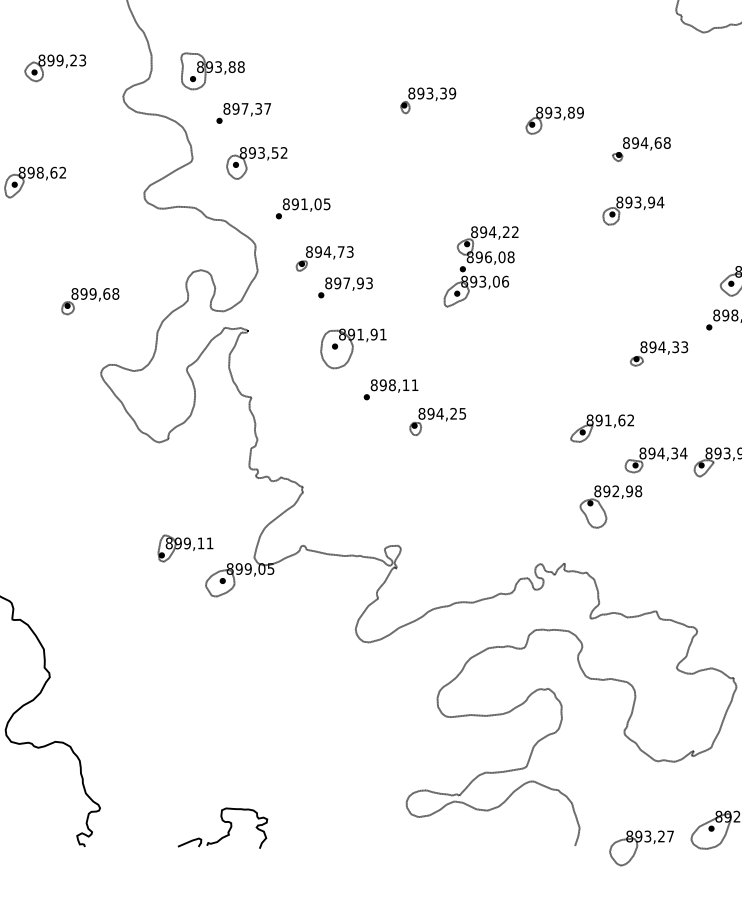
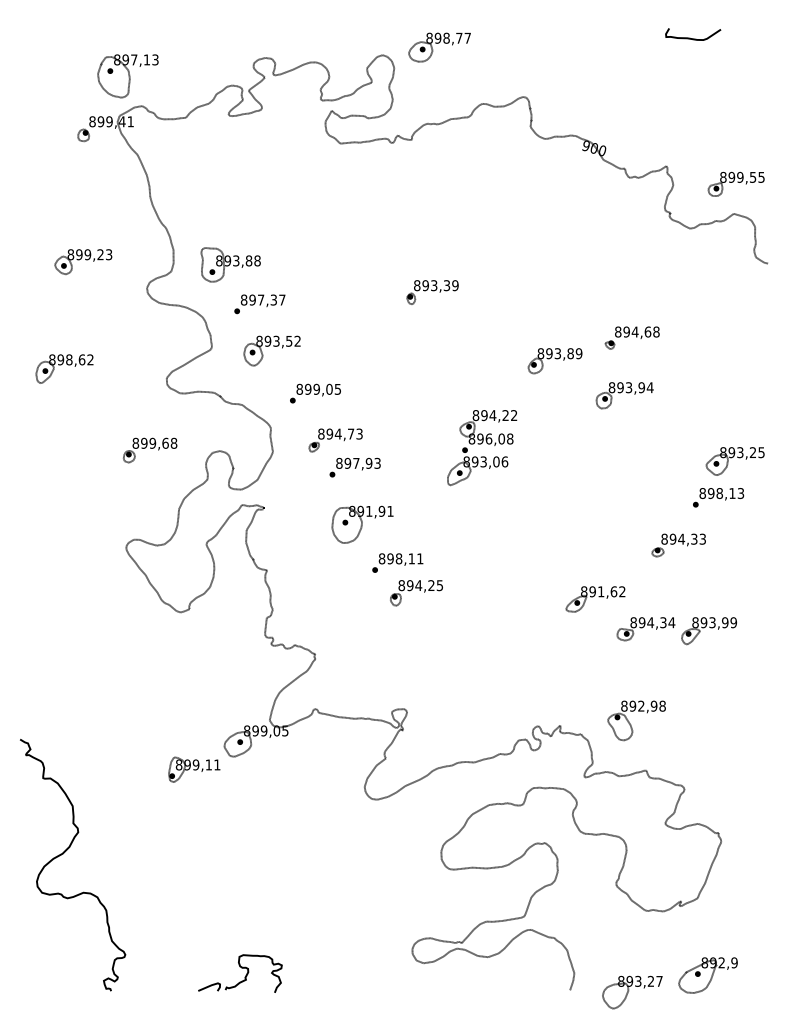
part: (554, 121) -> (554, 361), moved
text: (304, 203) -> (316, 388), 891,05 -> 899,05
part: (90, 301) -> (150, 450), moved
part: (658, 353) -> (678, 545), moved
part: (437, 422) -> (416, 593), moved
part: (605, 510) -> (631, 724), moved
part: (185, 548) -> (194, 769), moved

